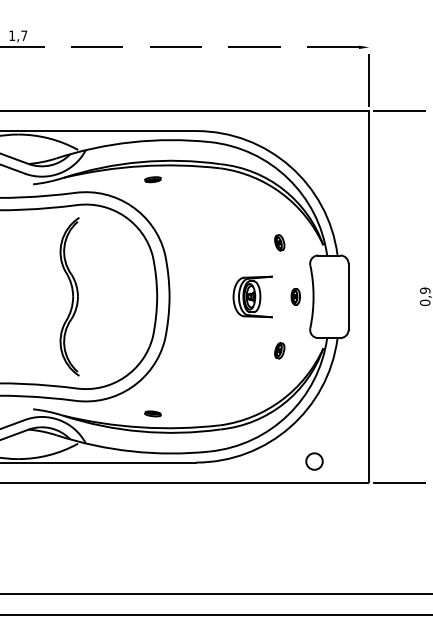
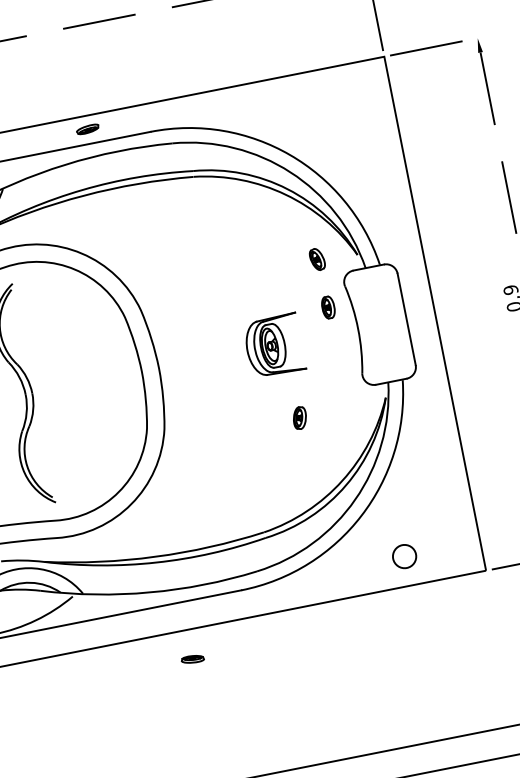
part: (152, 179) -> (87, 129), moved
part: (279, 242) -> (316, 259), moved
part: (295, 296) -> (327, 307), moved
part: (279, 350) -> (299, 417), moved
part: (152, 413) -> (192, 658), moved

